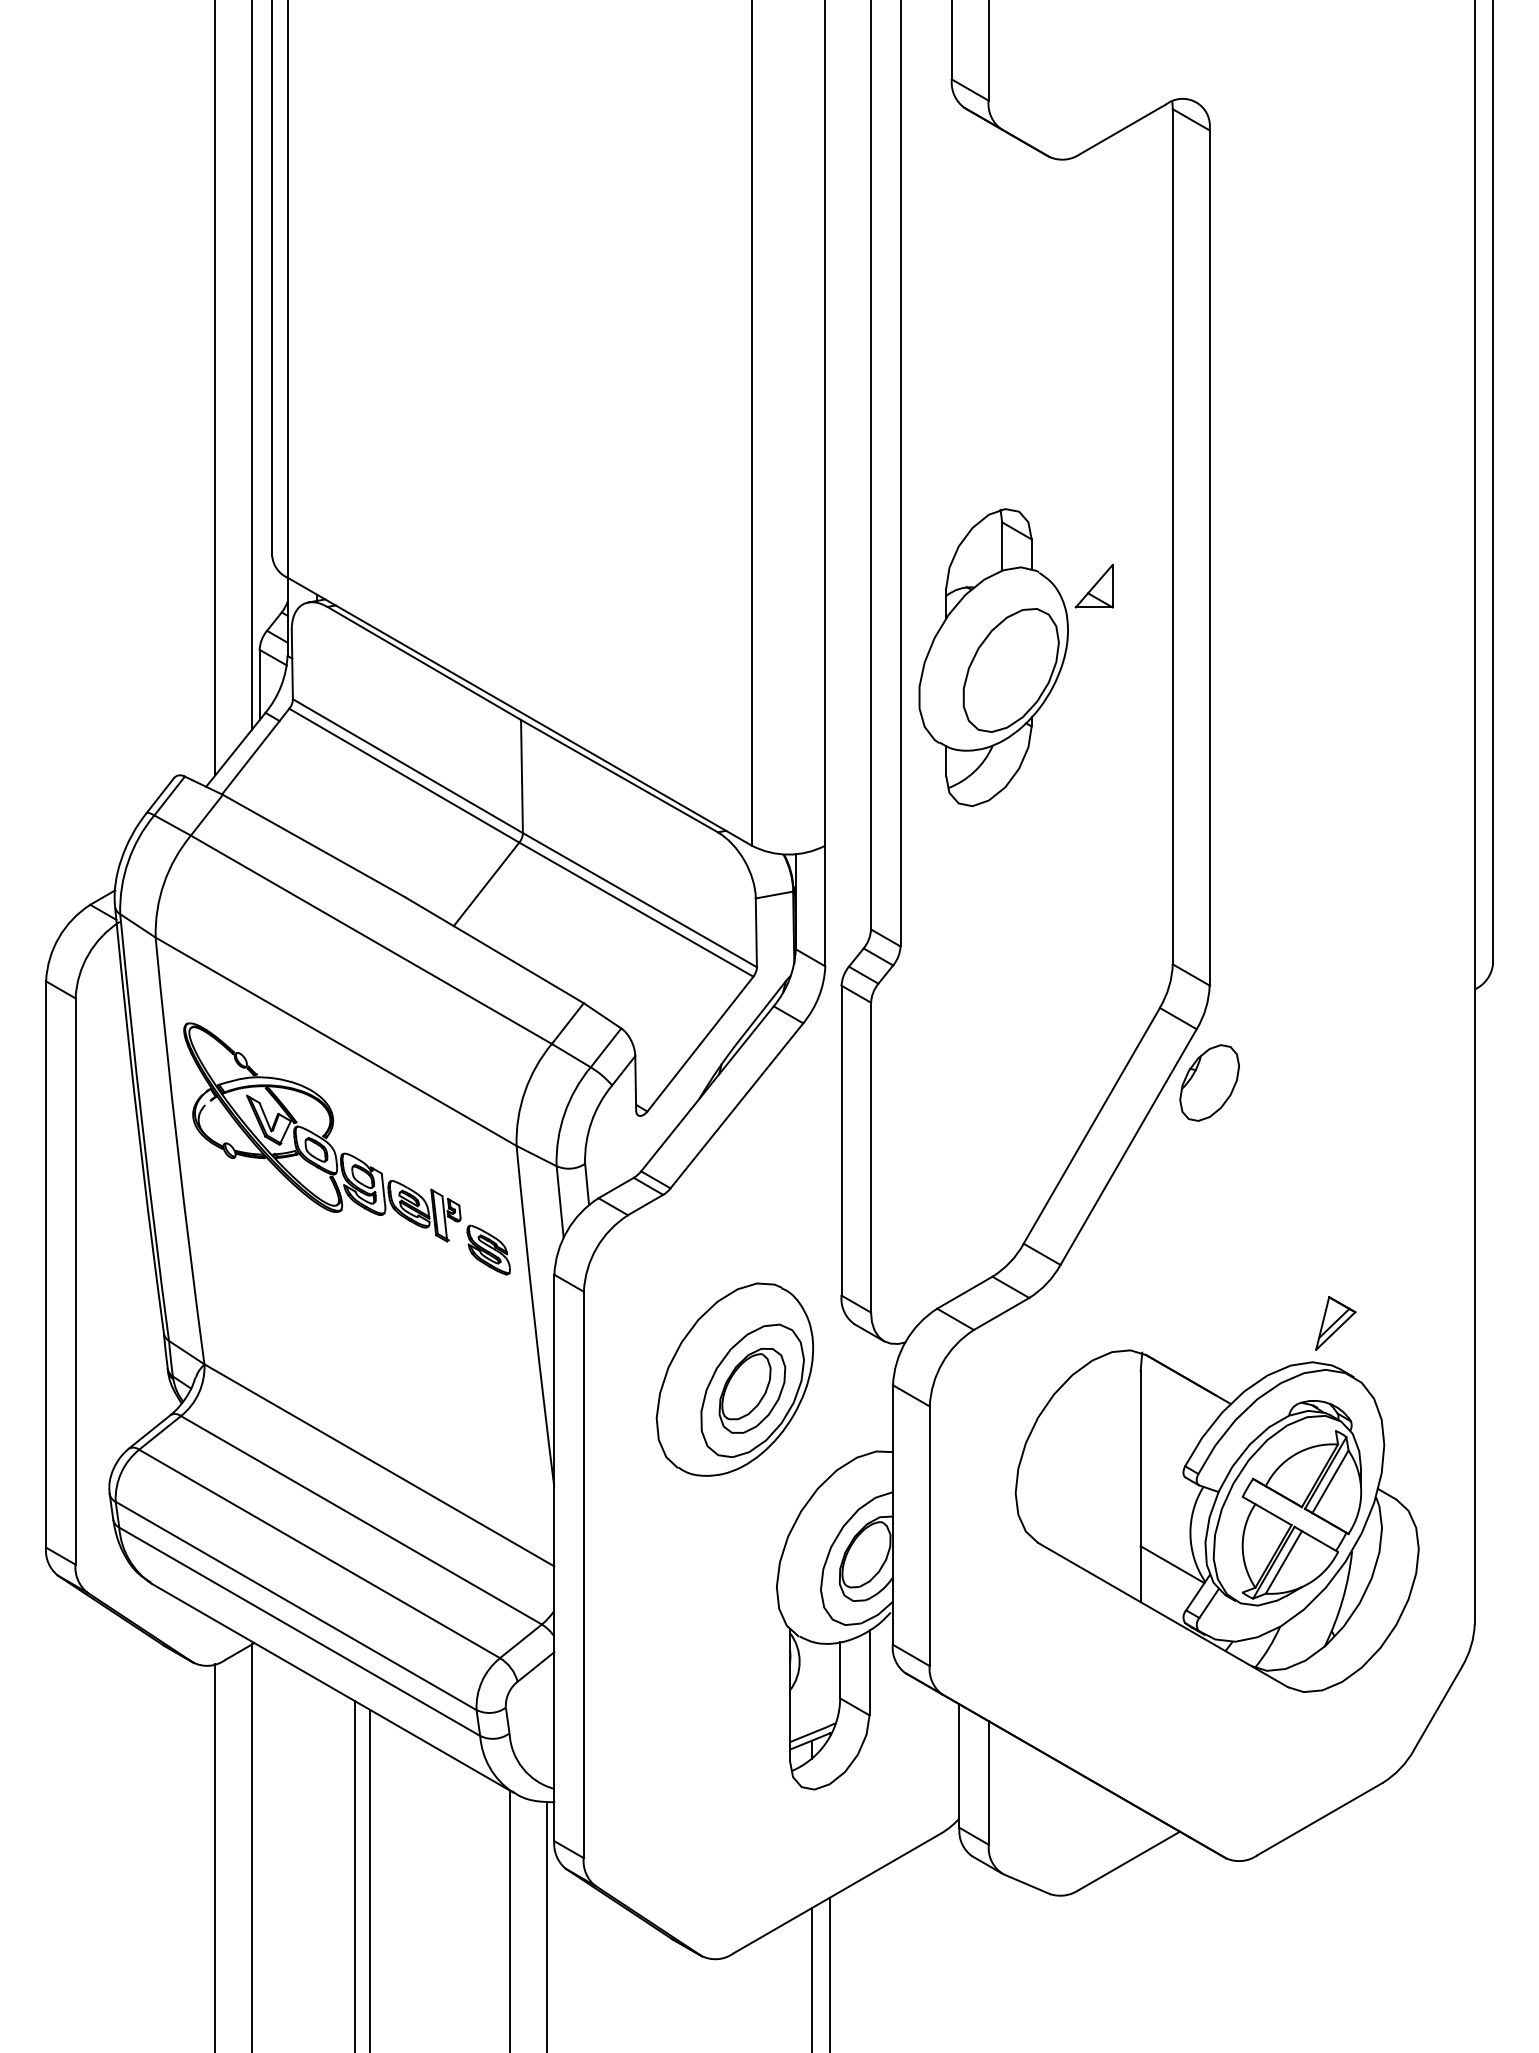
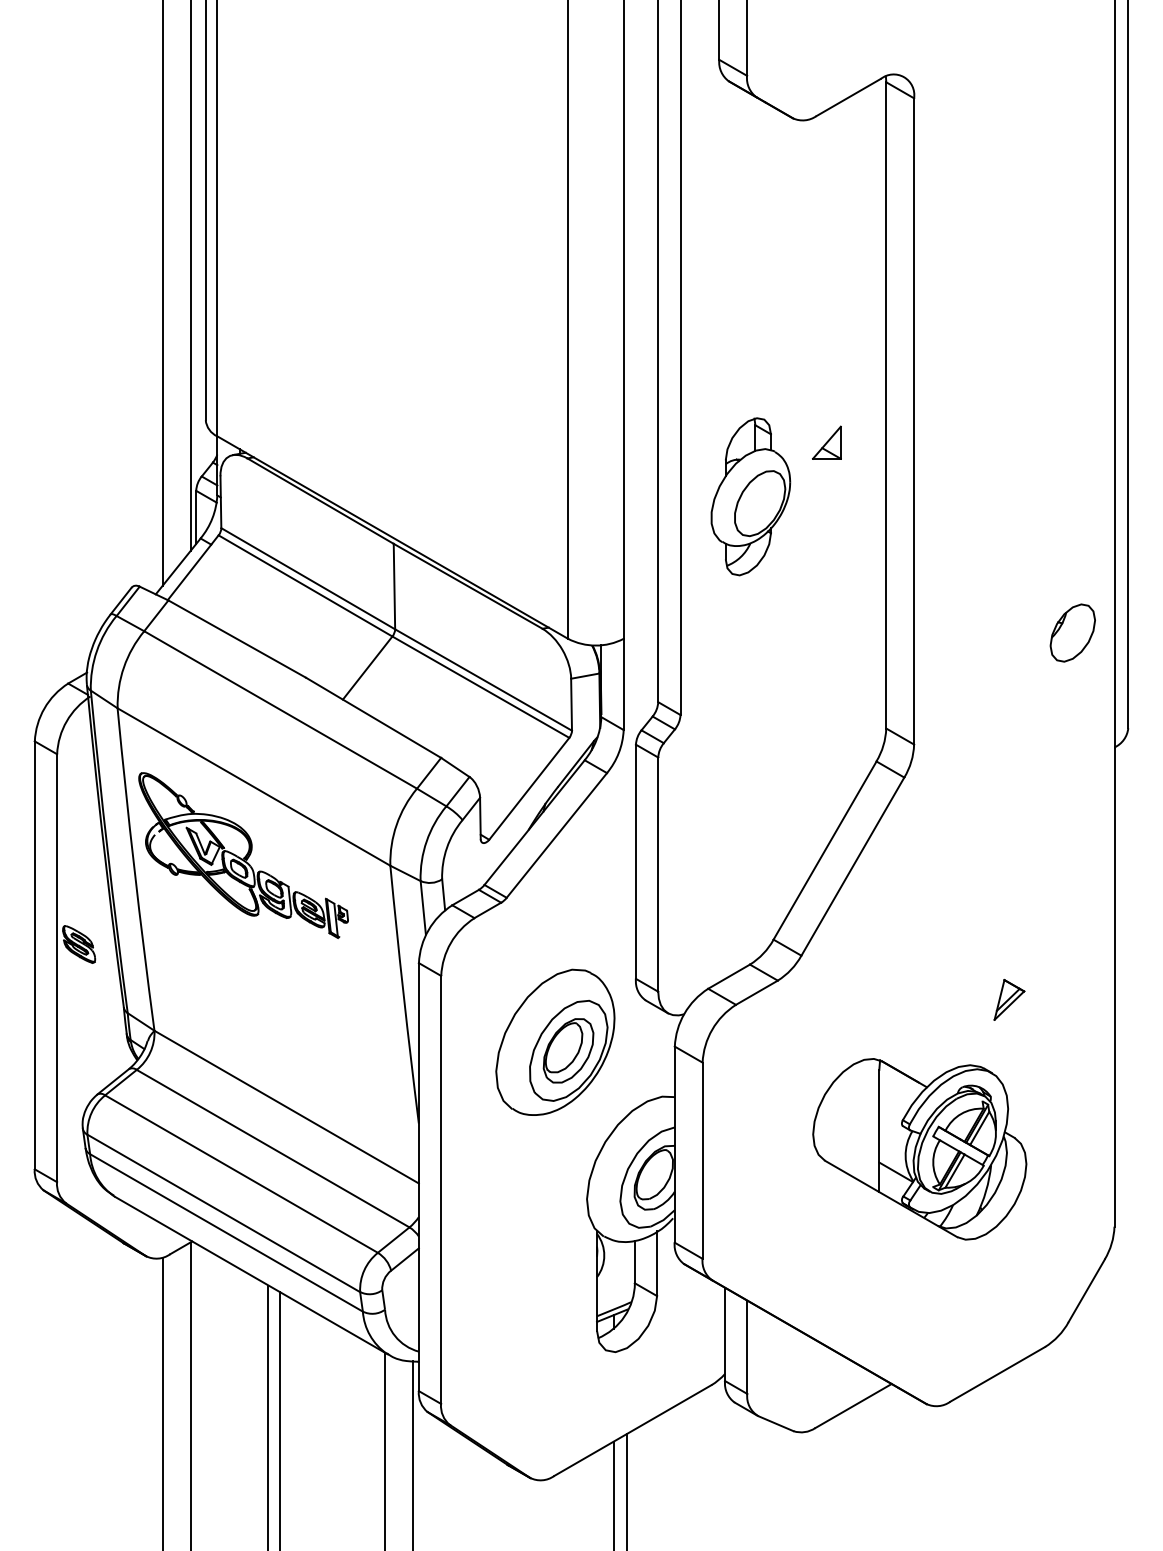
part: (993, 657) -> (750, 496), size x0.7
part: (1209, 1082) -> (1072, 632), moved
part: (488, 1249) -> (78, 944), moved
part: (1216, 1520) -> (919, 1148), size x0.7

